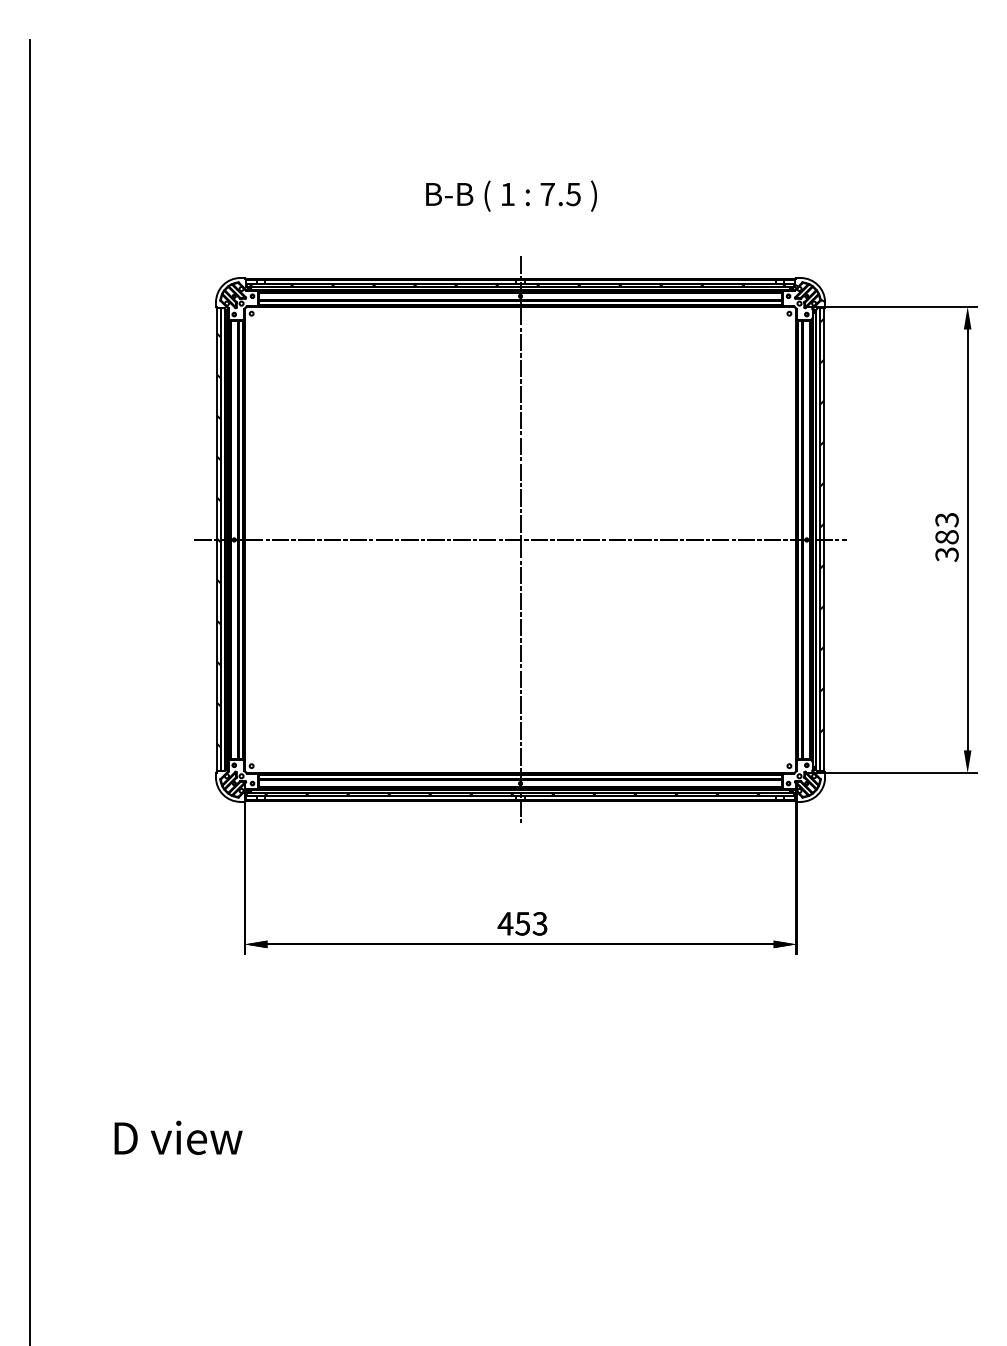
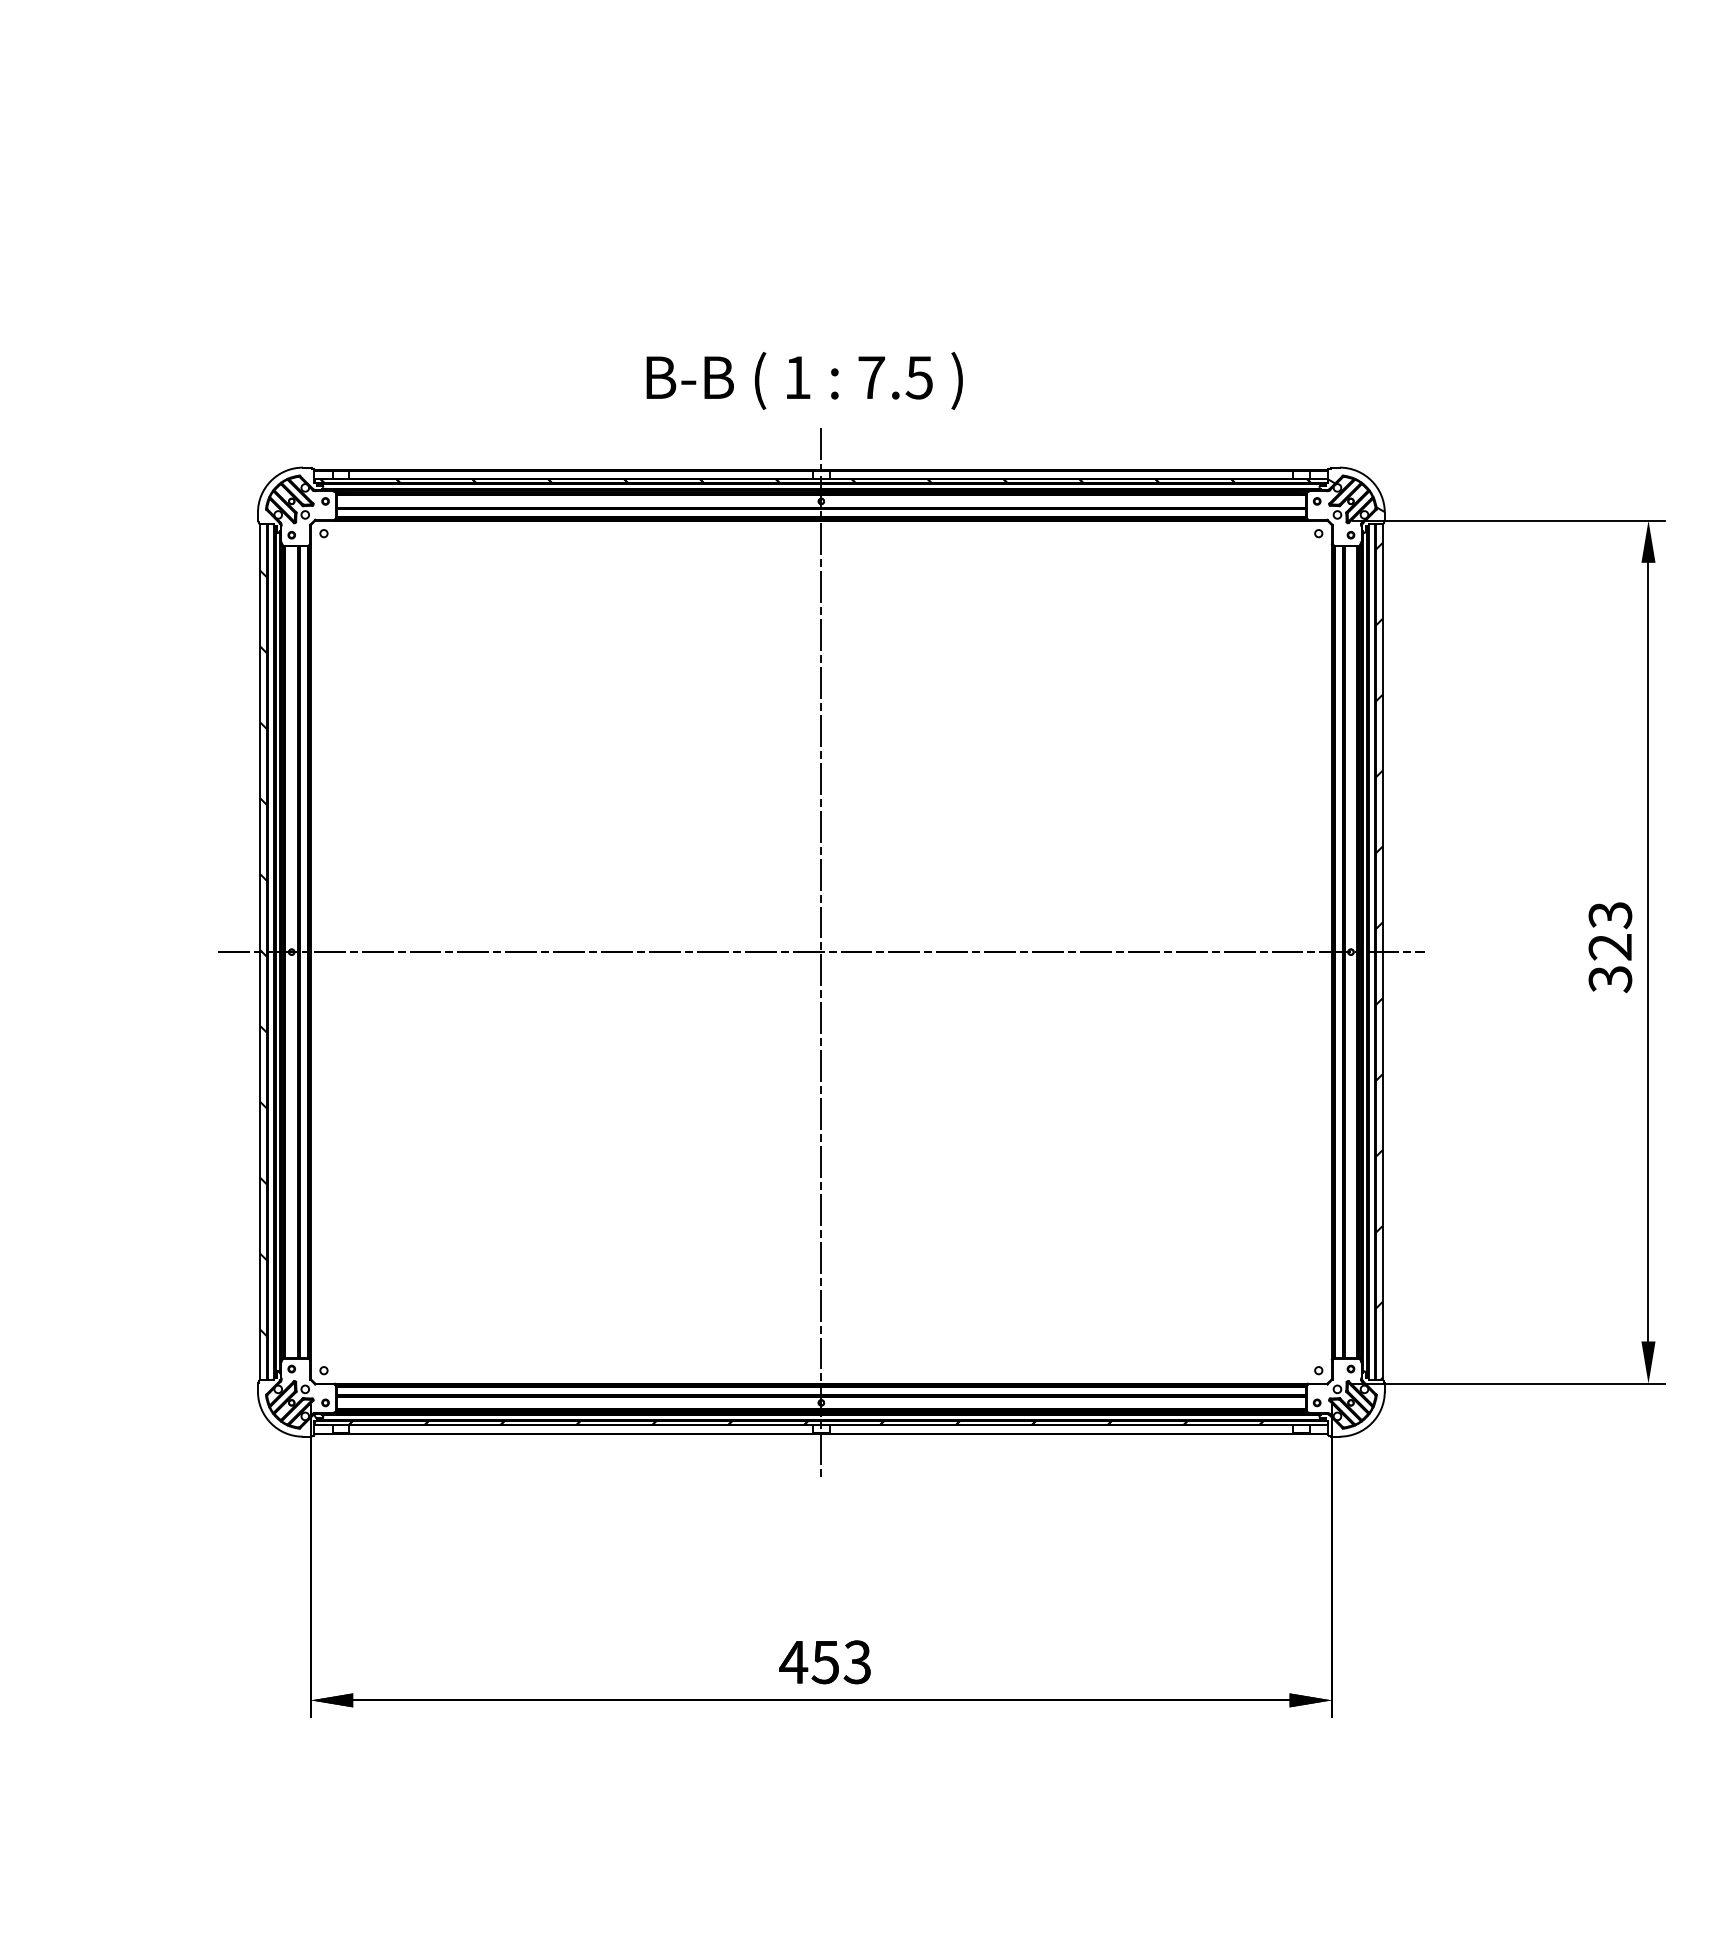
text: (511, 195) -> (804, 379), moved
text: (946, 537) -> (1609, 947), 383 -> 323

